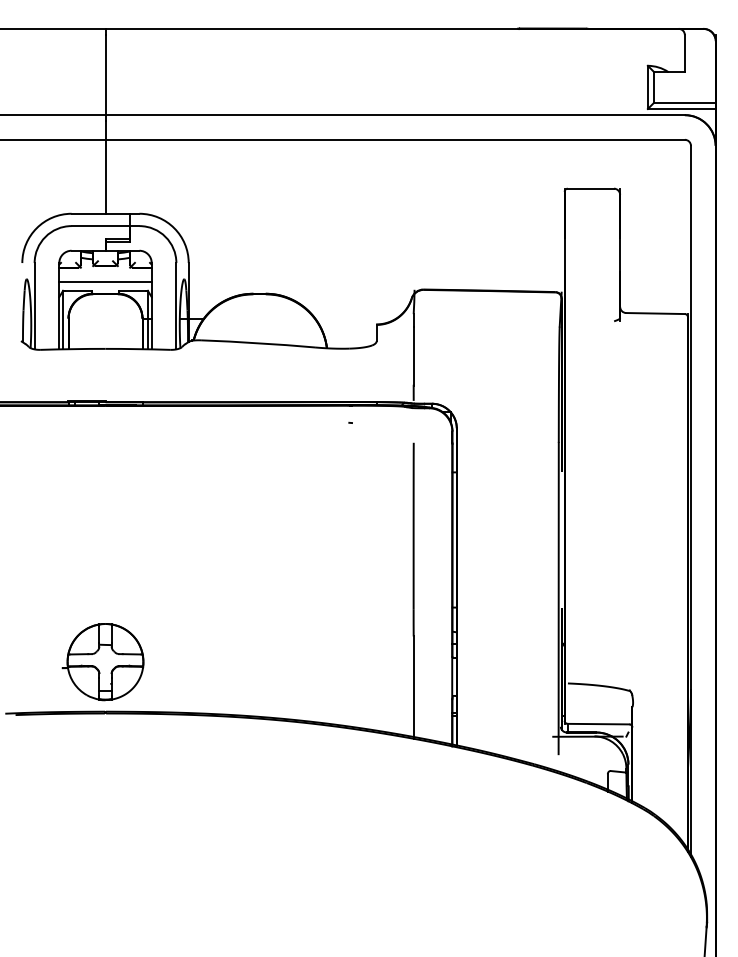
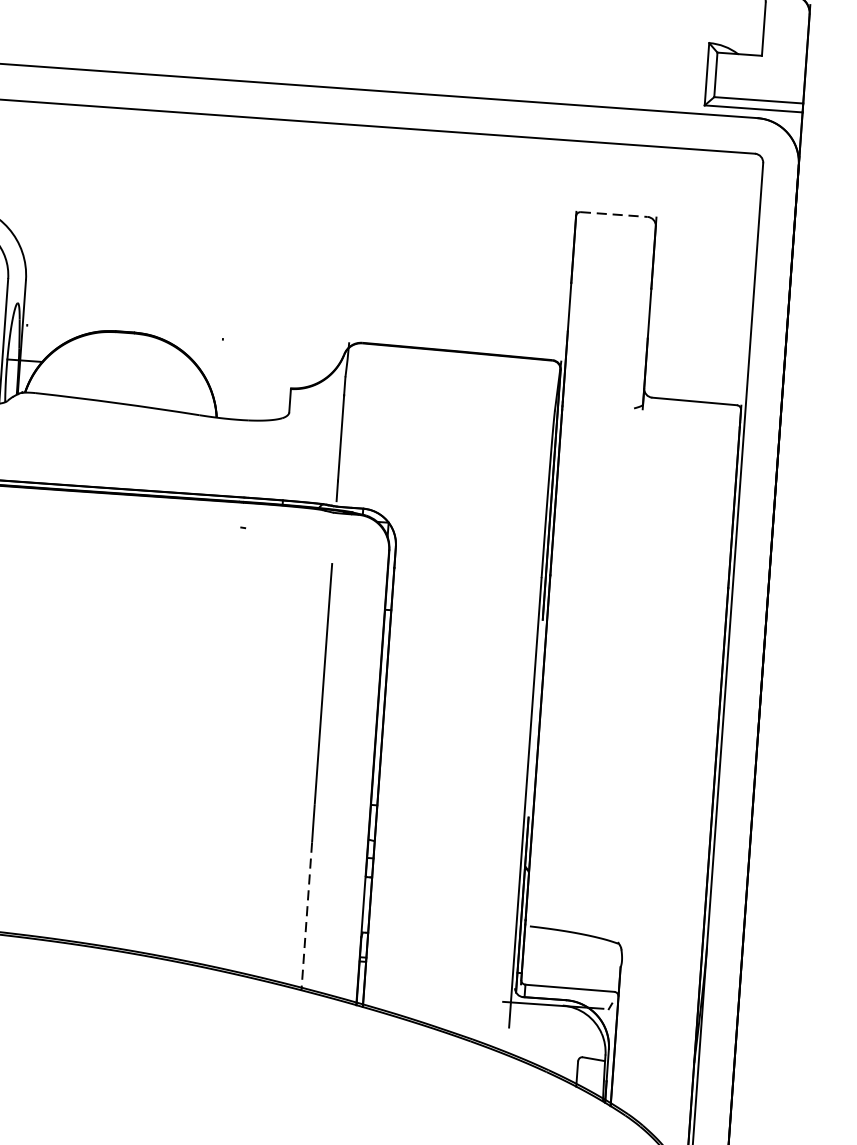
line: (591, 188) -> (615, 214), solid -> dashed
line: (413, 688) -> (306, 917), solid -> dashed

